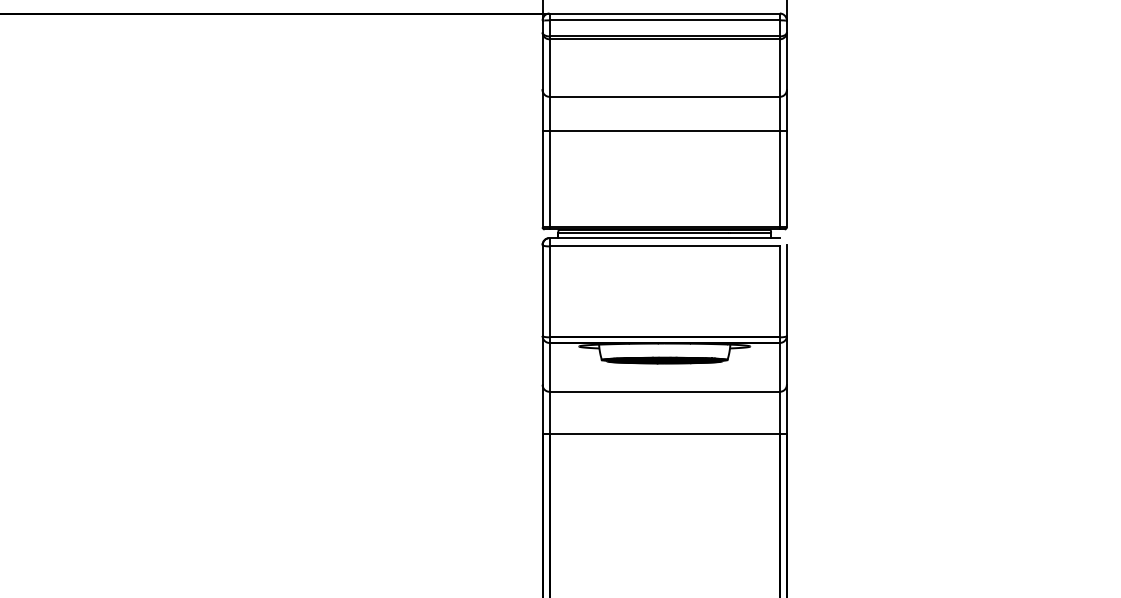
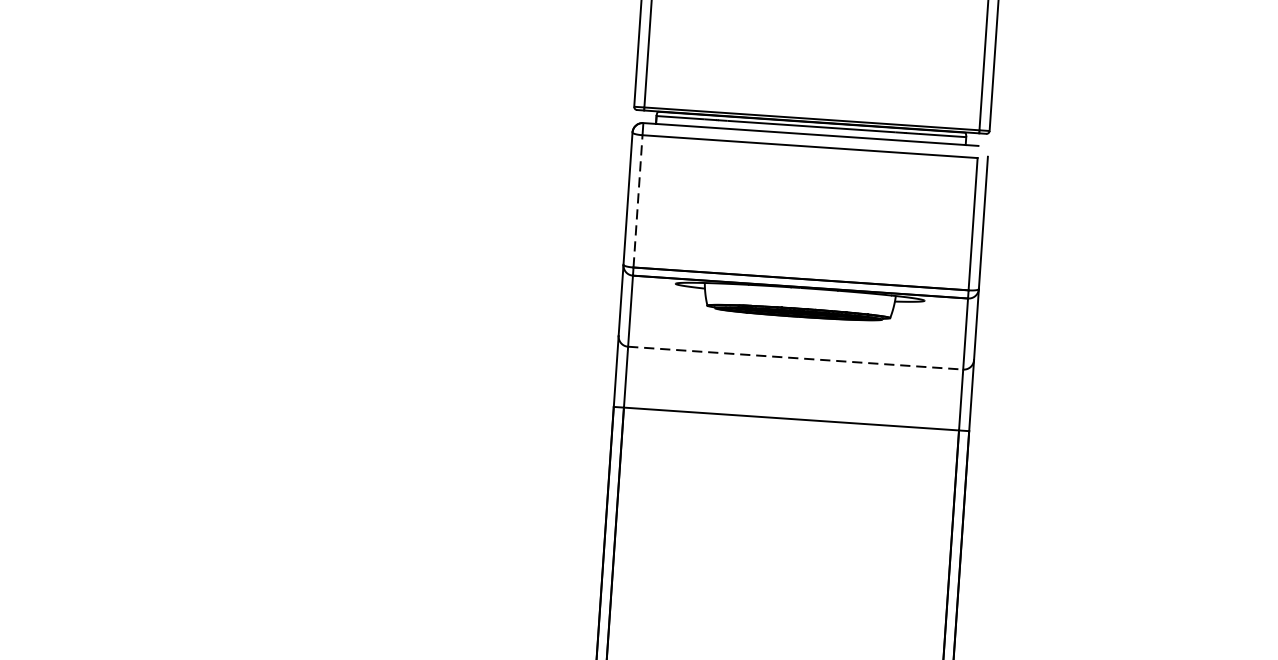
line: (549, 291) -> (637, 200), solid -> dashed
line: (665, 391) -> (796, 357), solid -> dashed

